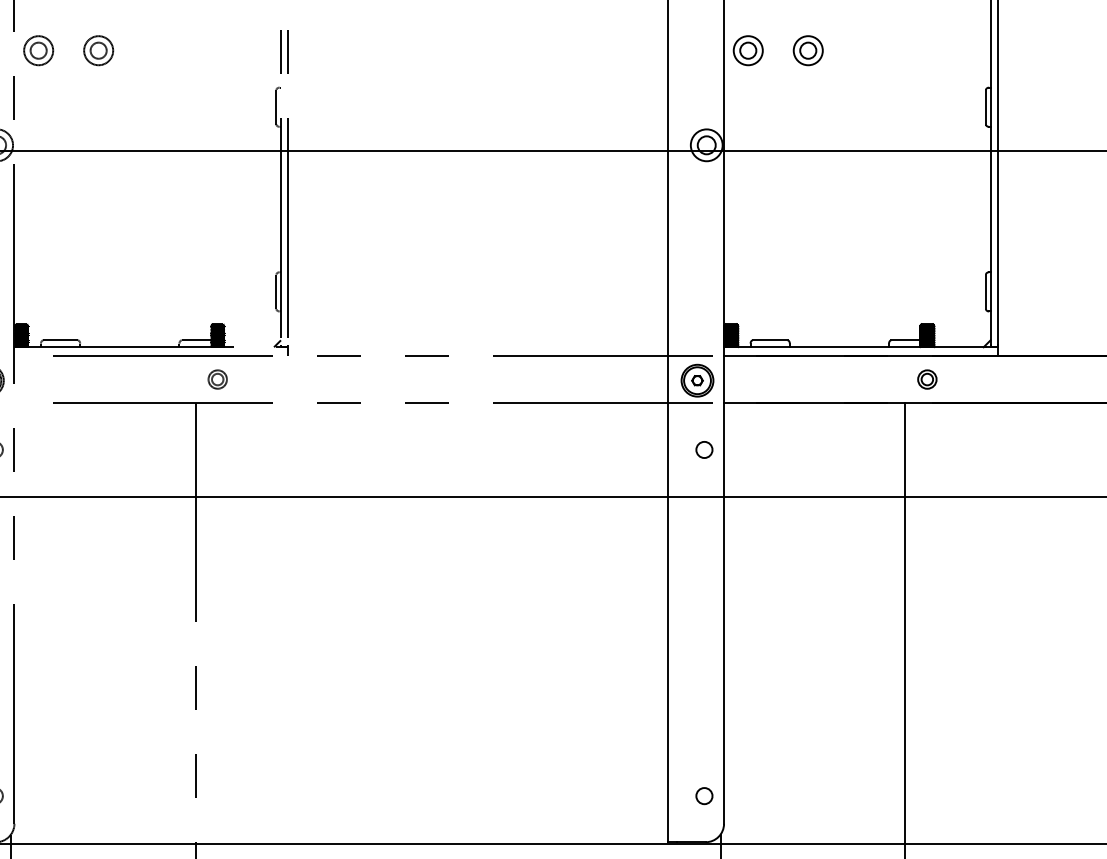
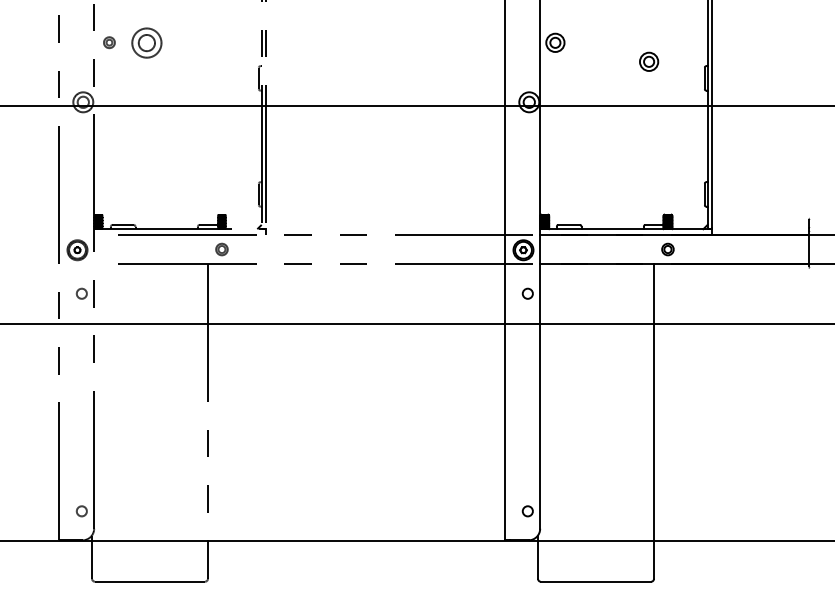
part: (38, 50) -> (109, 42), size x0.6
part: (99, 50) -> (147, 42), size x1.6
part: (808, 50) -> (649, 61), moved

